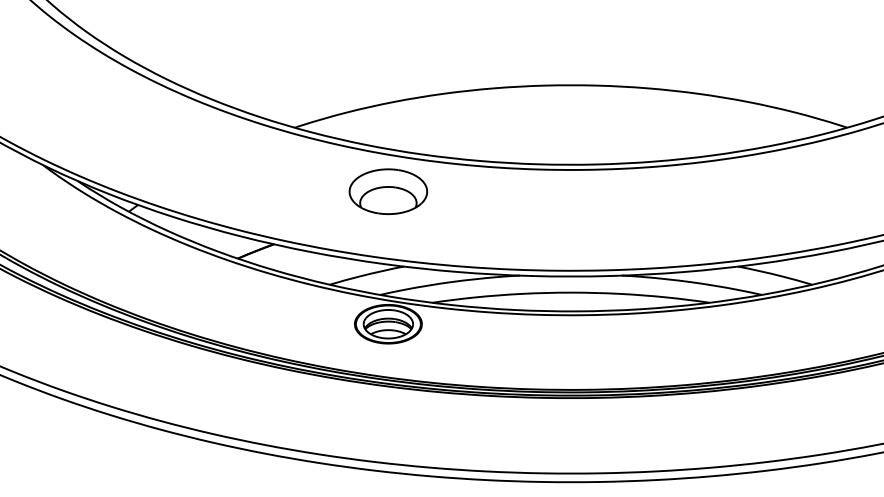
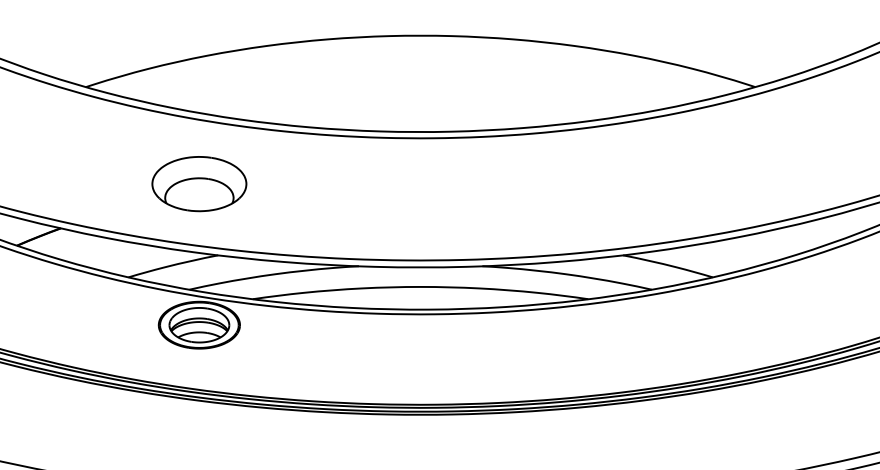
part: (388, 191) -> (199, 183), moved

